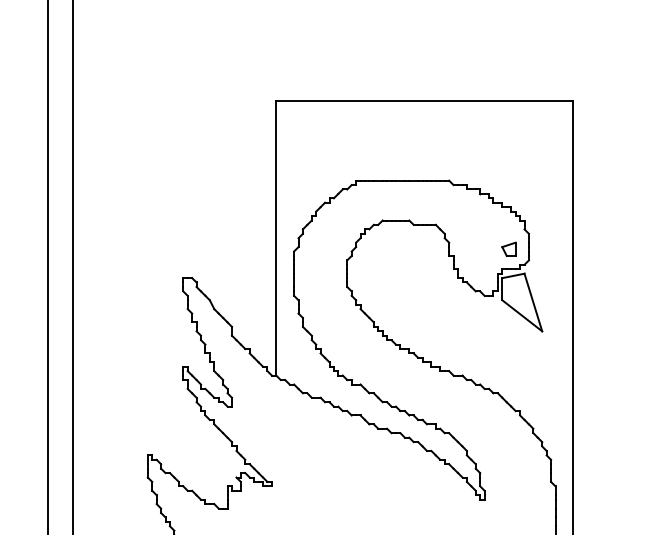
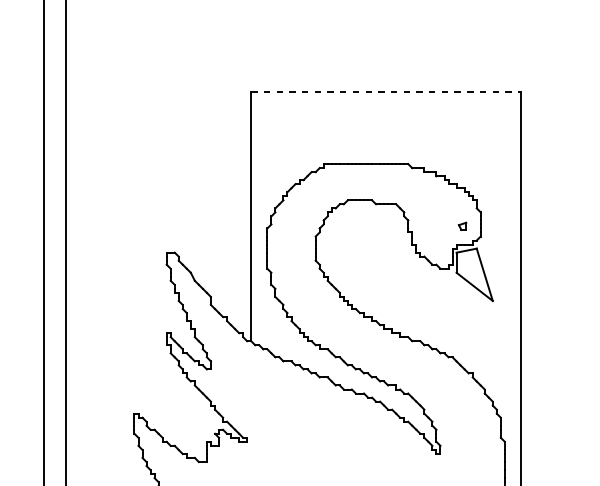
line: (425, 100) -> (386, 91), solid -> dashed
part: (508, 248) -> (462, 225), size x0.6

